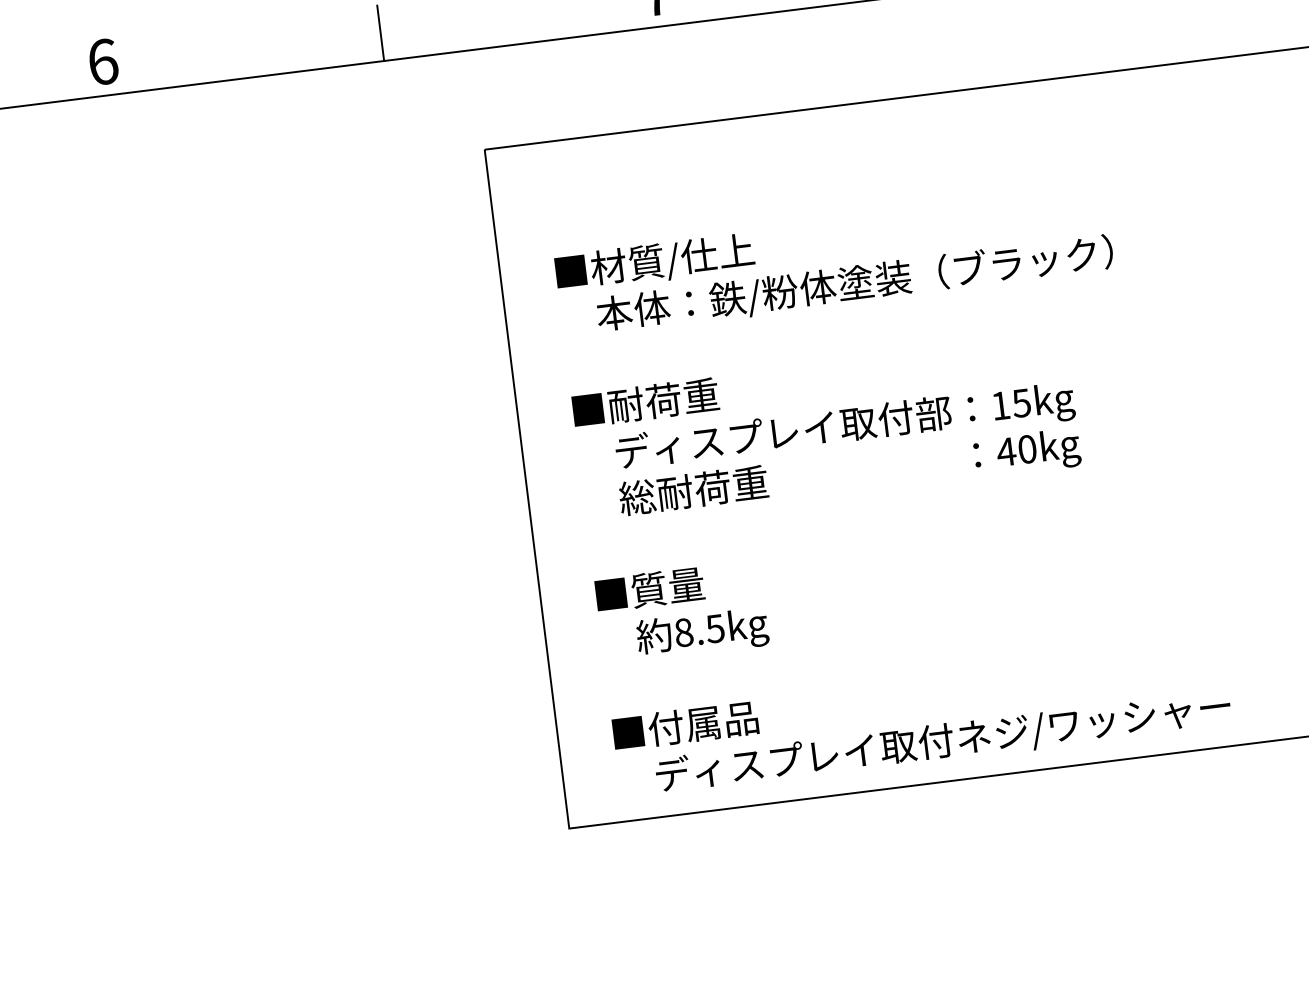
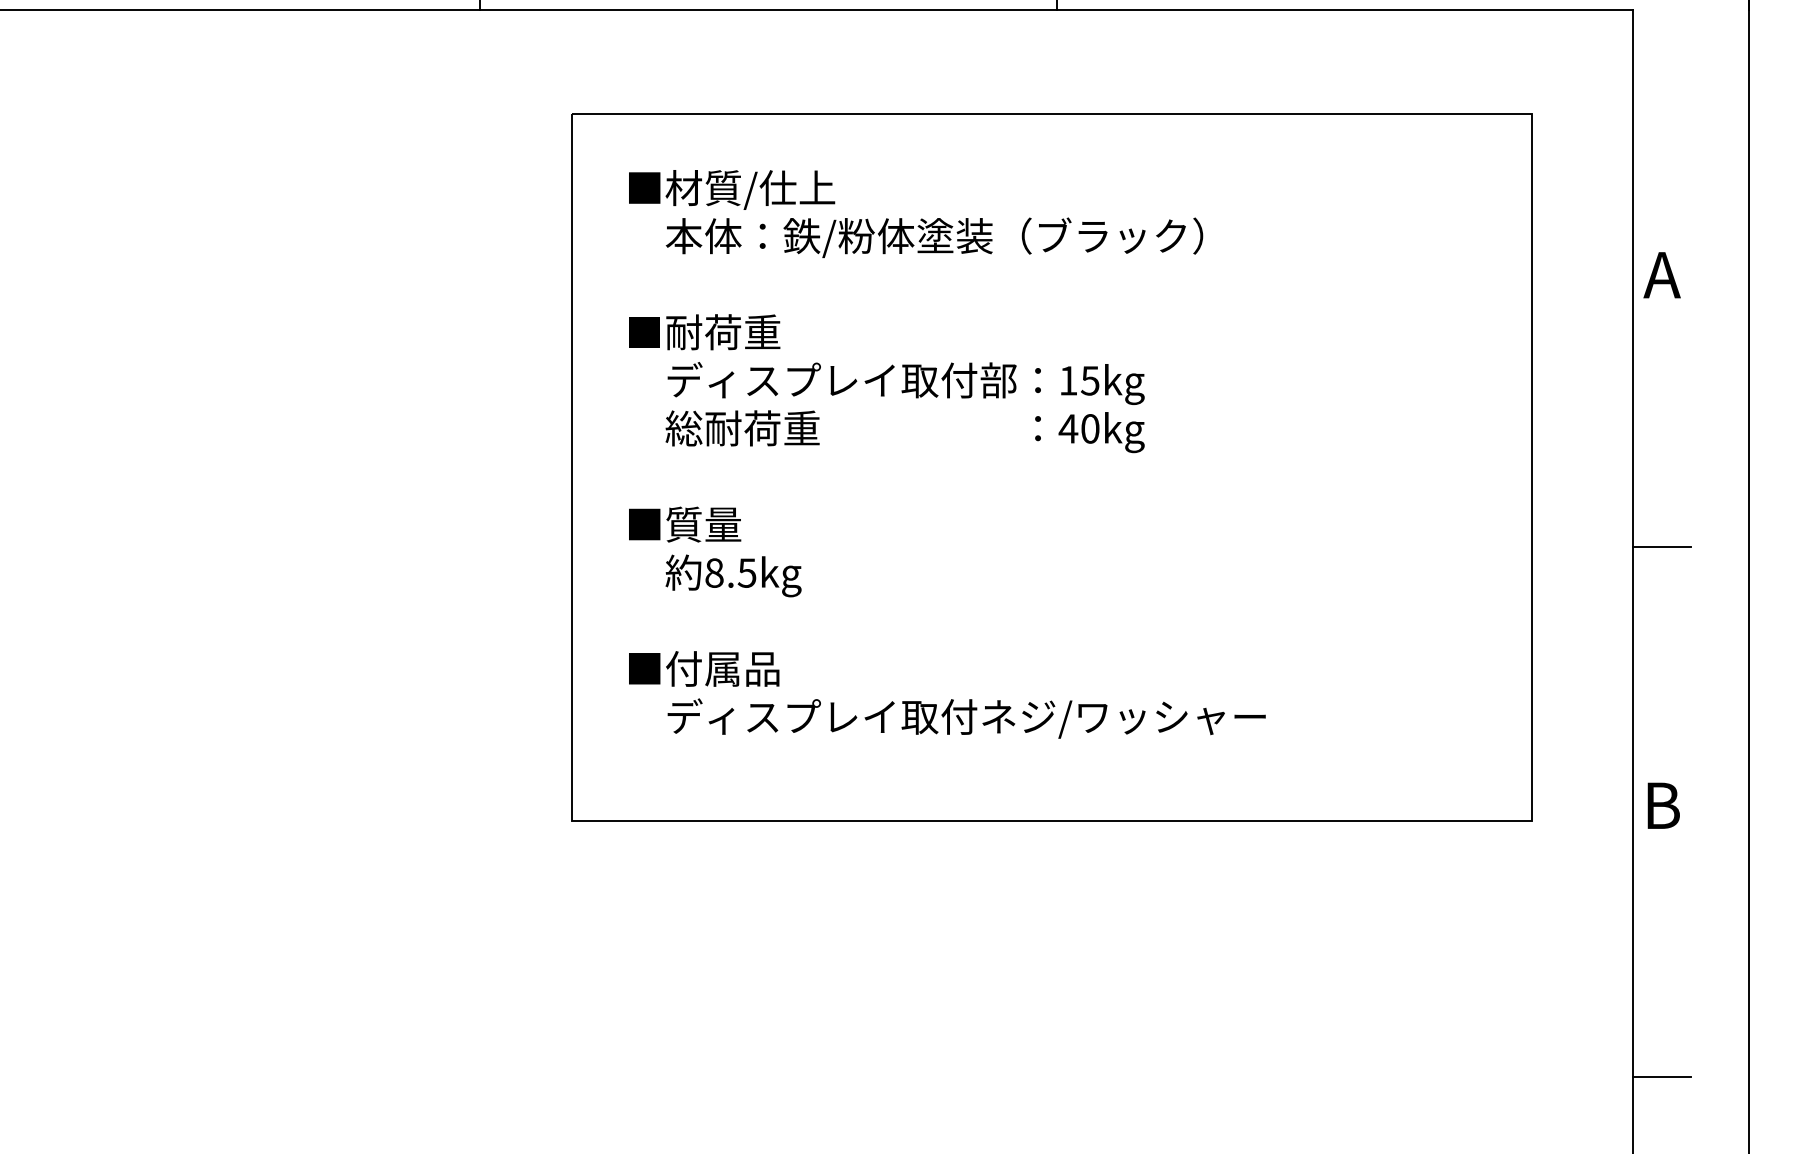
text: (893, 491) -> (947, 454), moved

